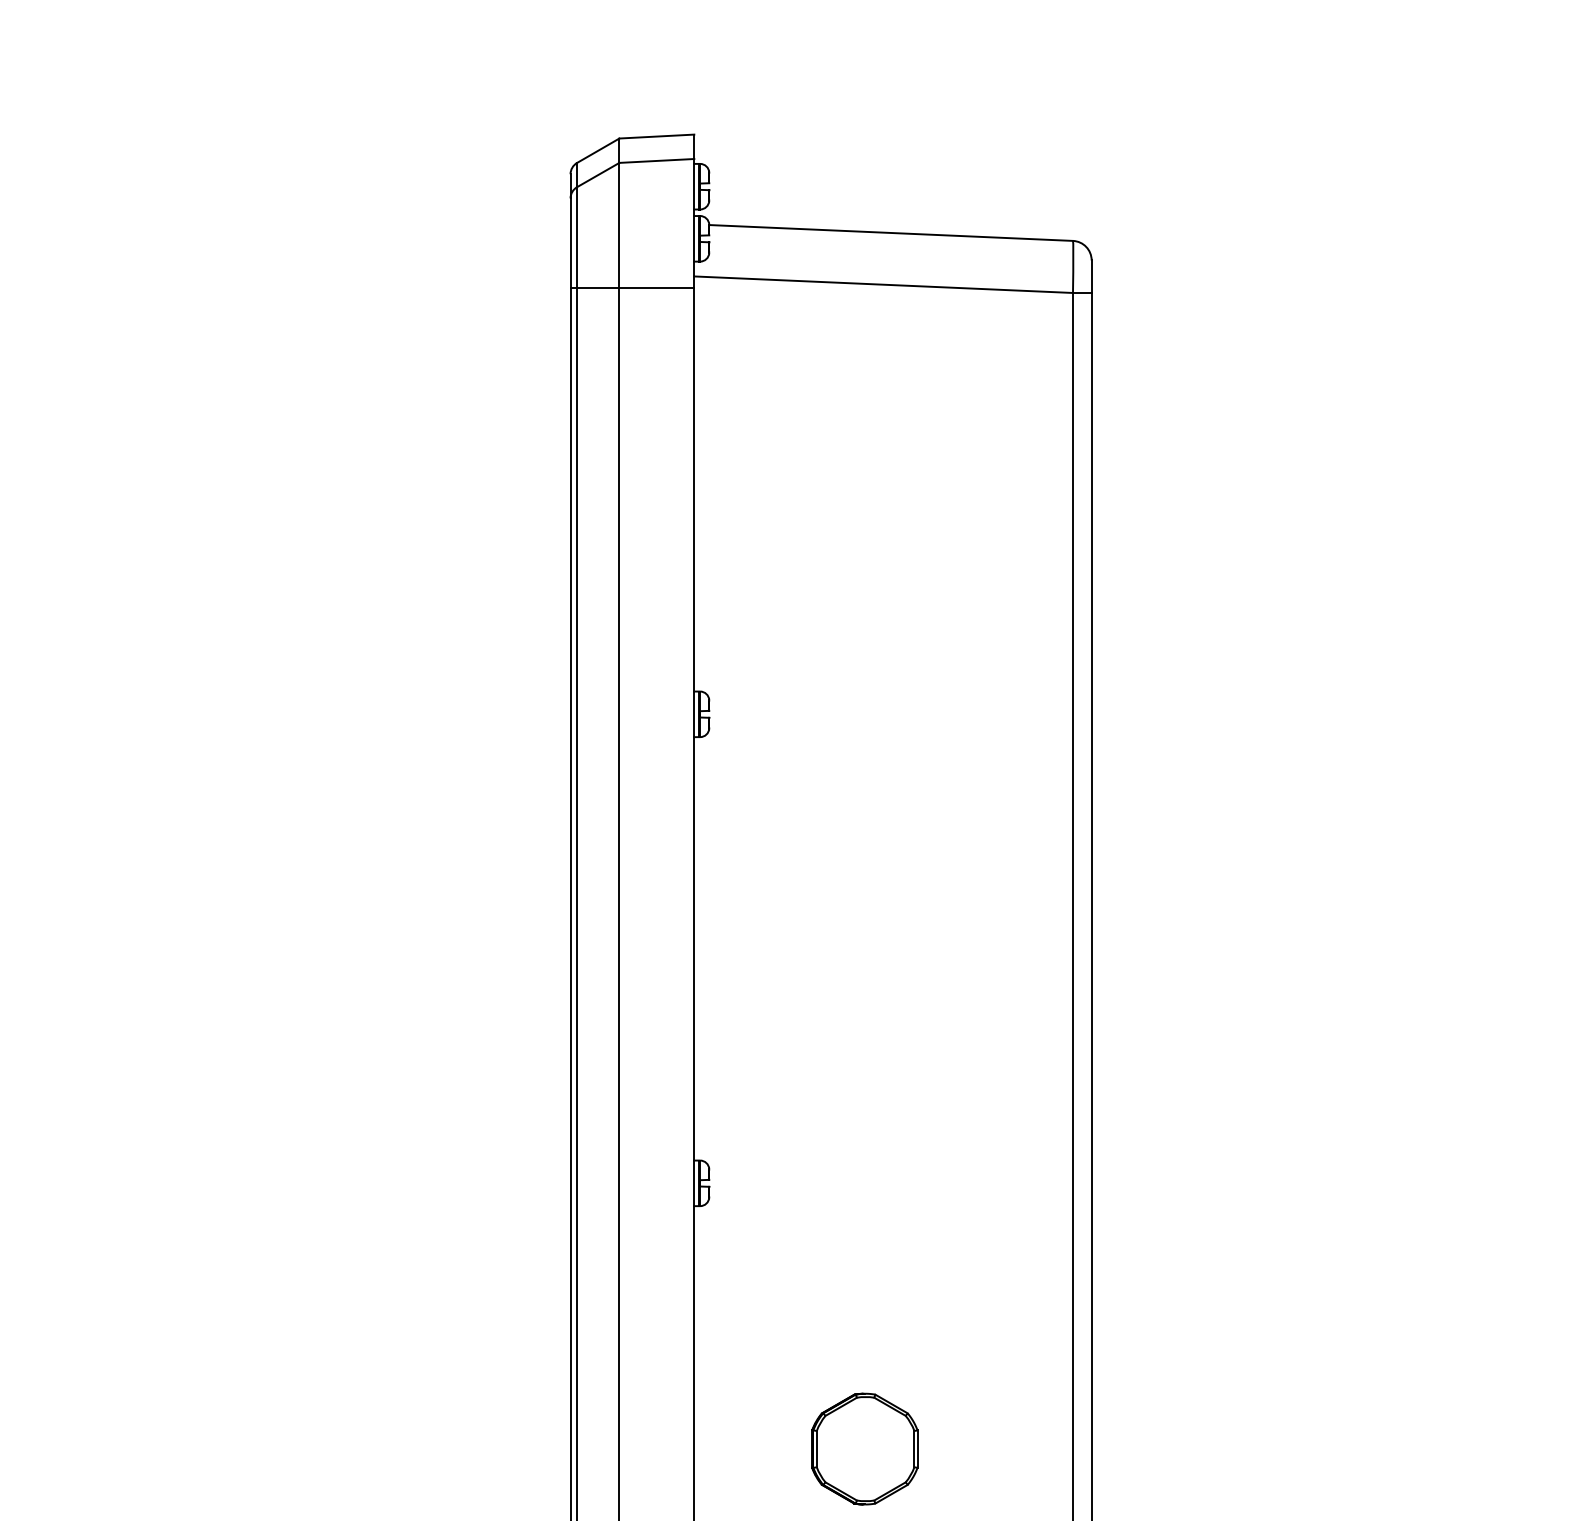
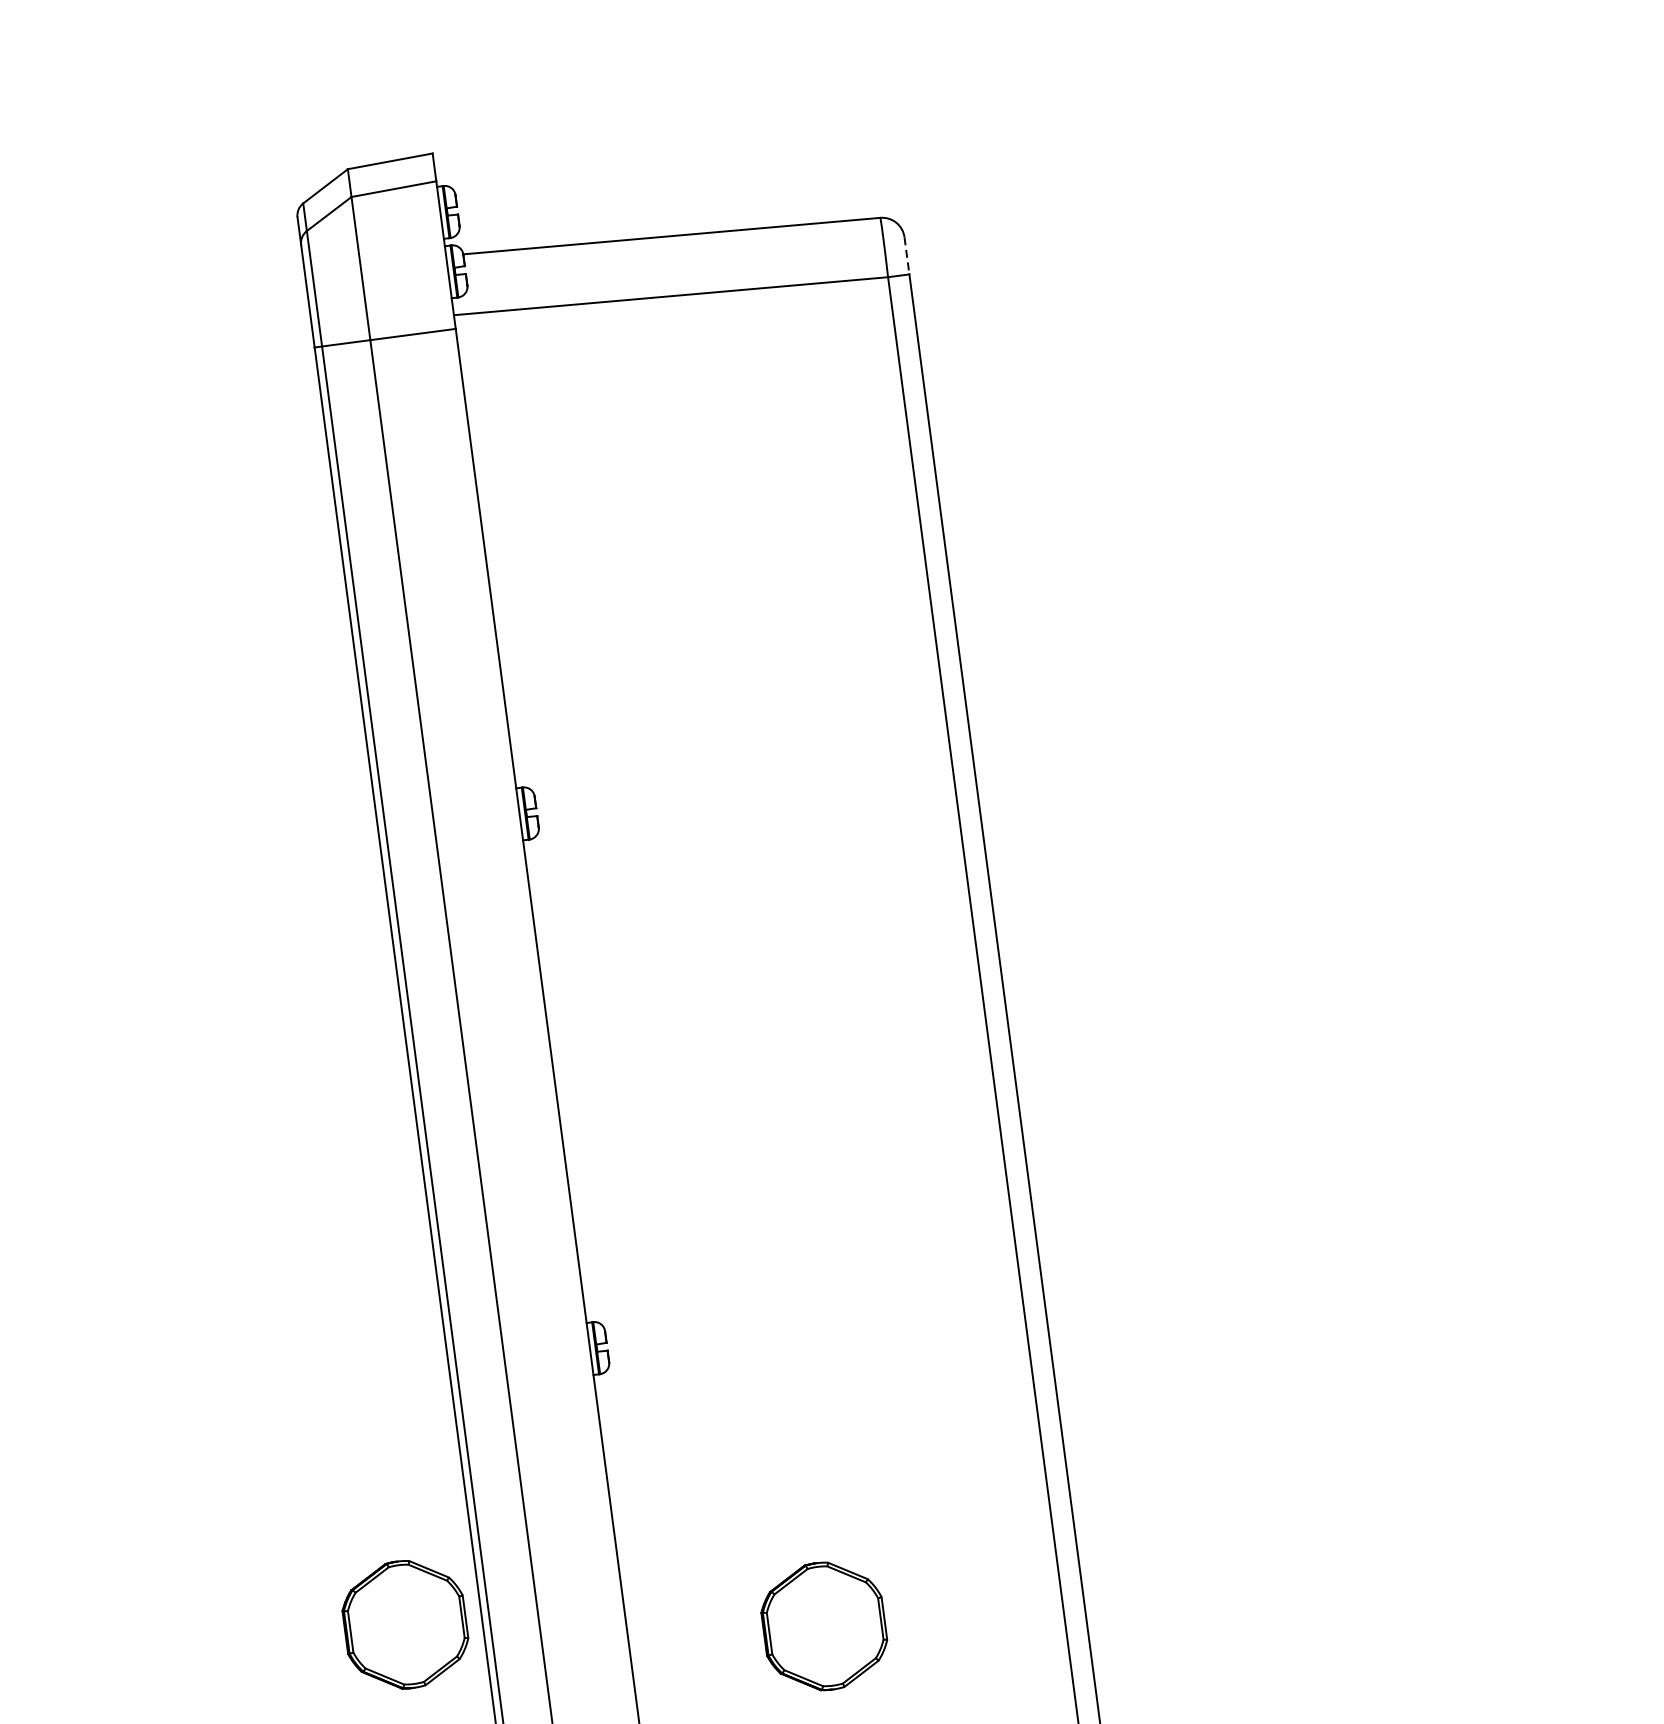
line: (1091, 277) -> (906, 256), solid -> dashed
part: (503, 1399) -> (404, 1624), added

